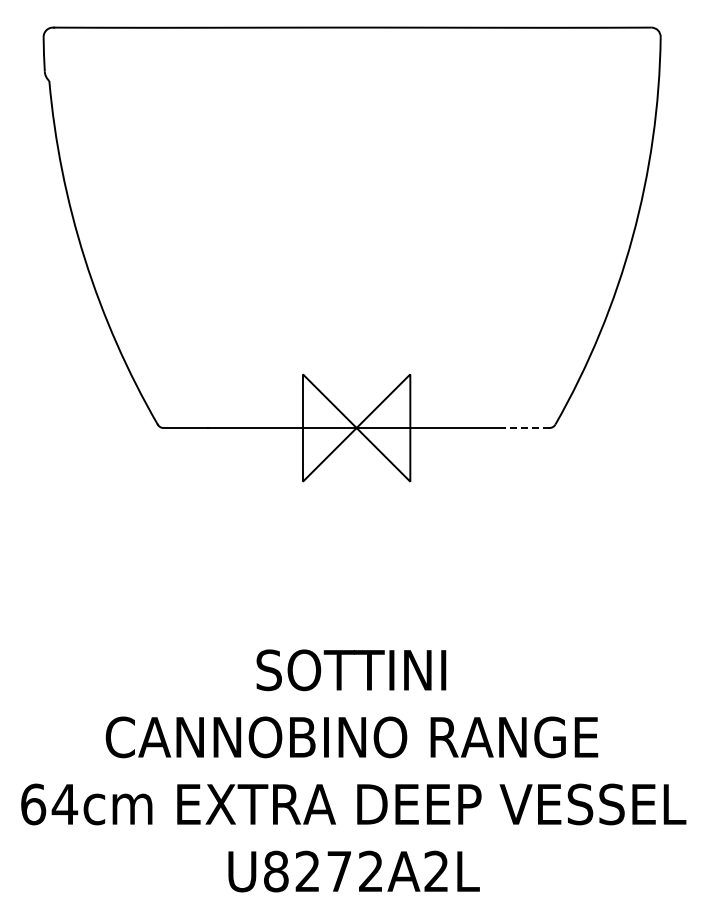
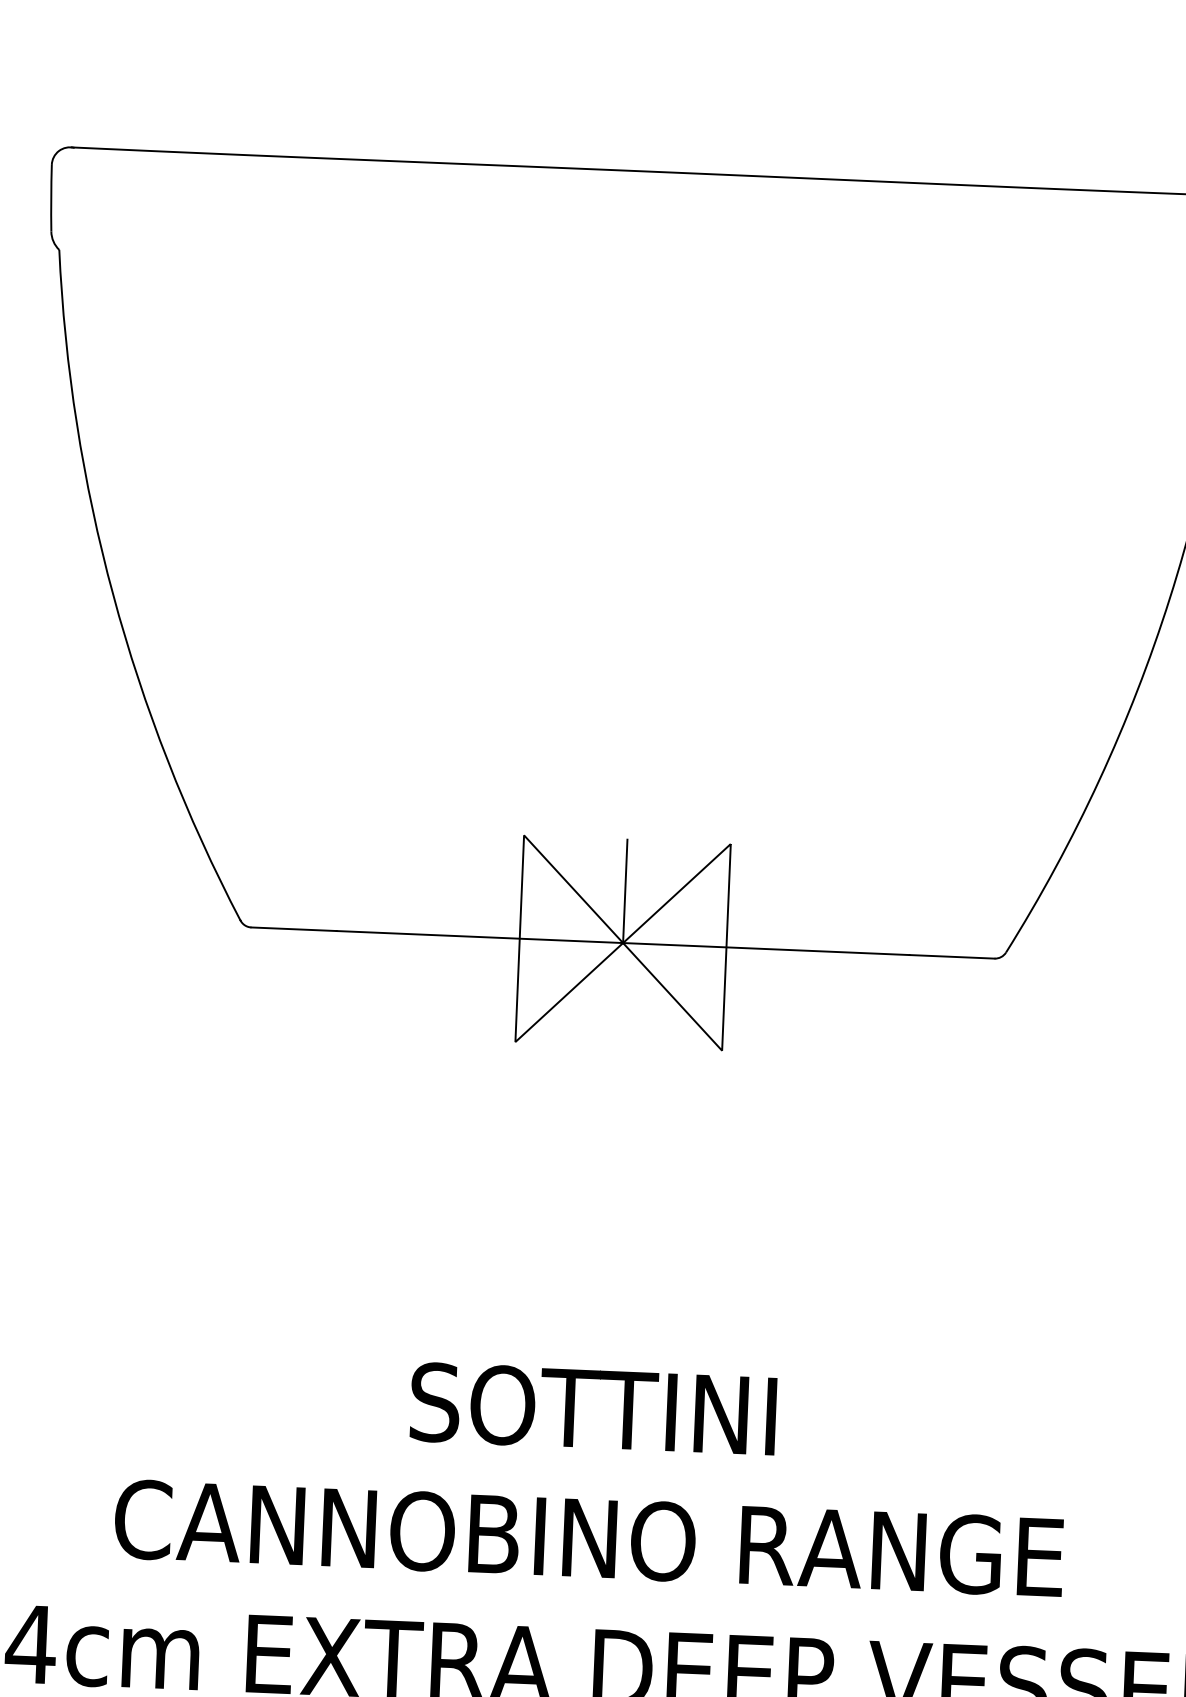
line: (356, 401) -> (624, 891), added
line: (526, 428) -> (950, 957), dashed -> solid

